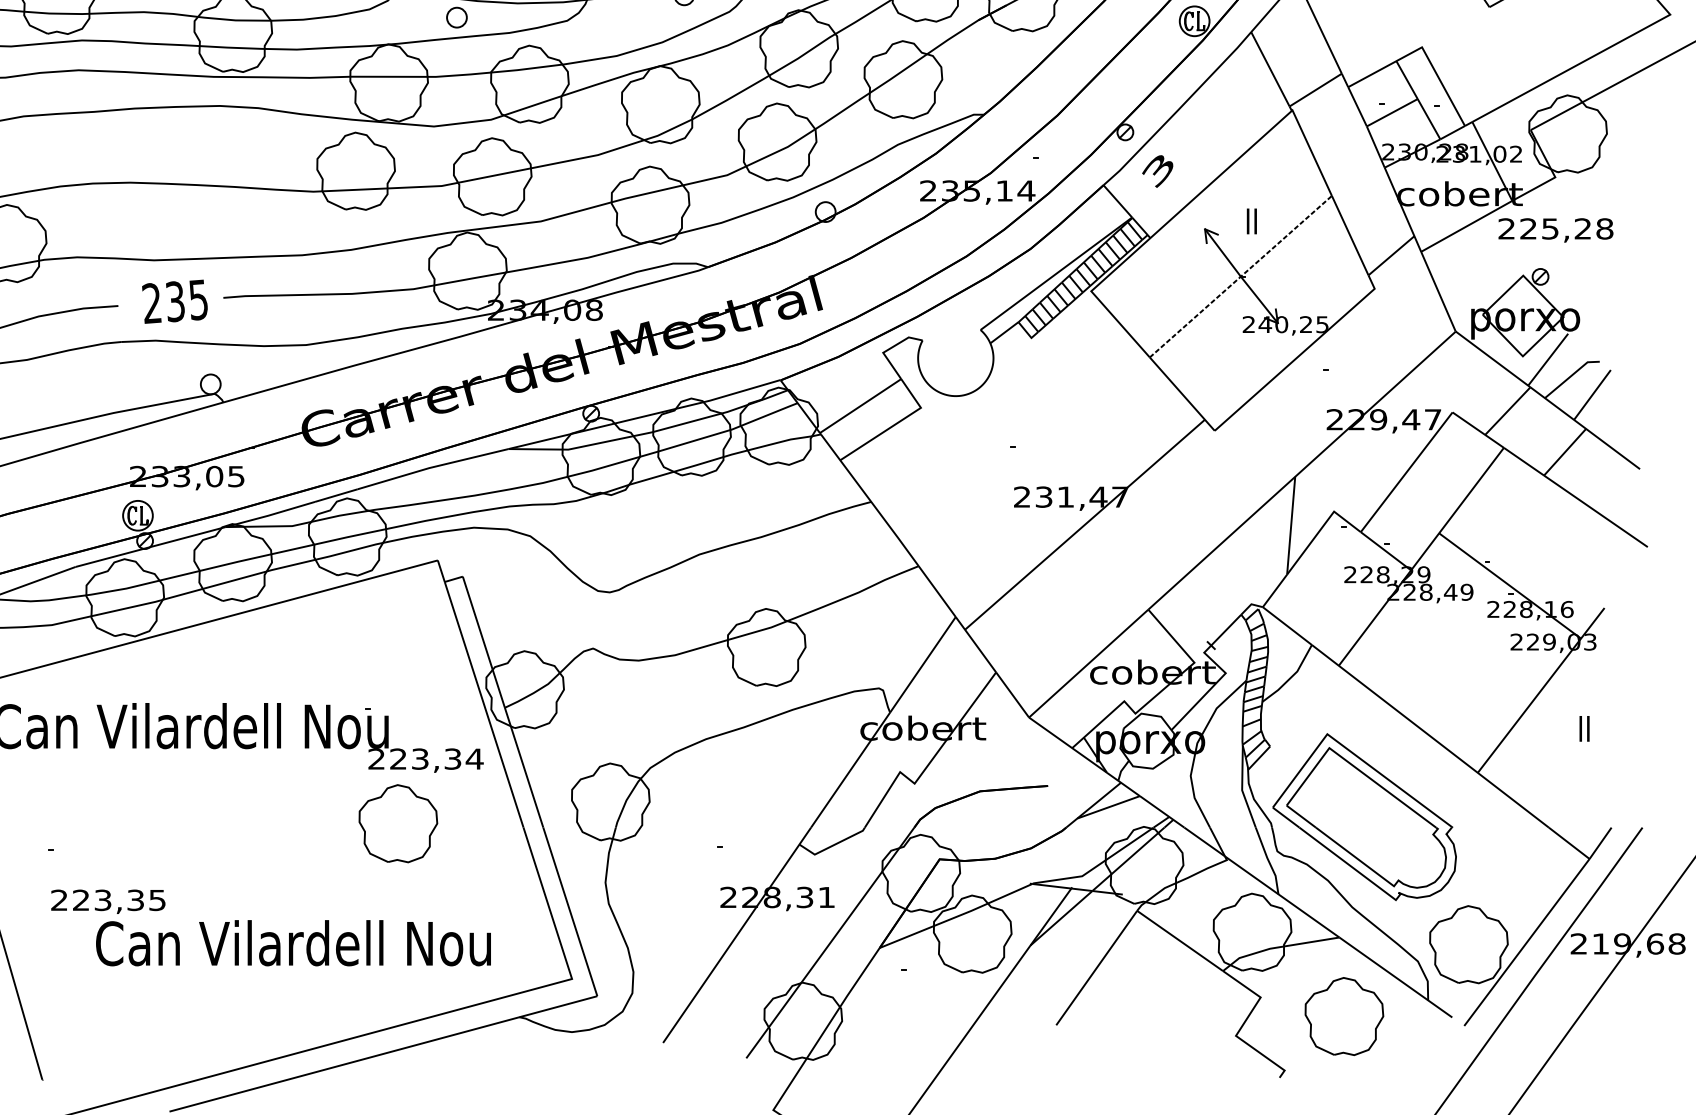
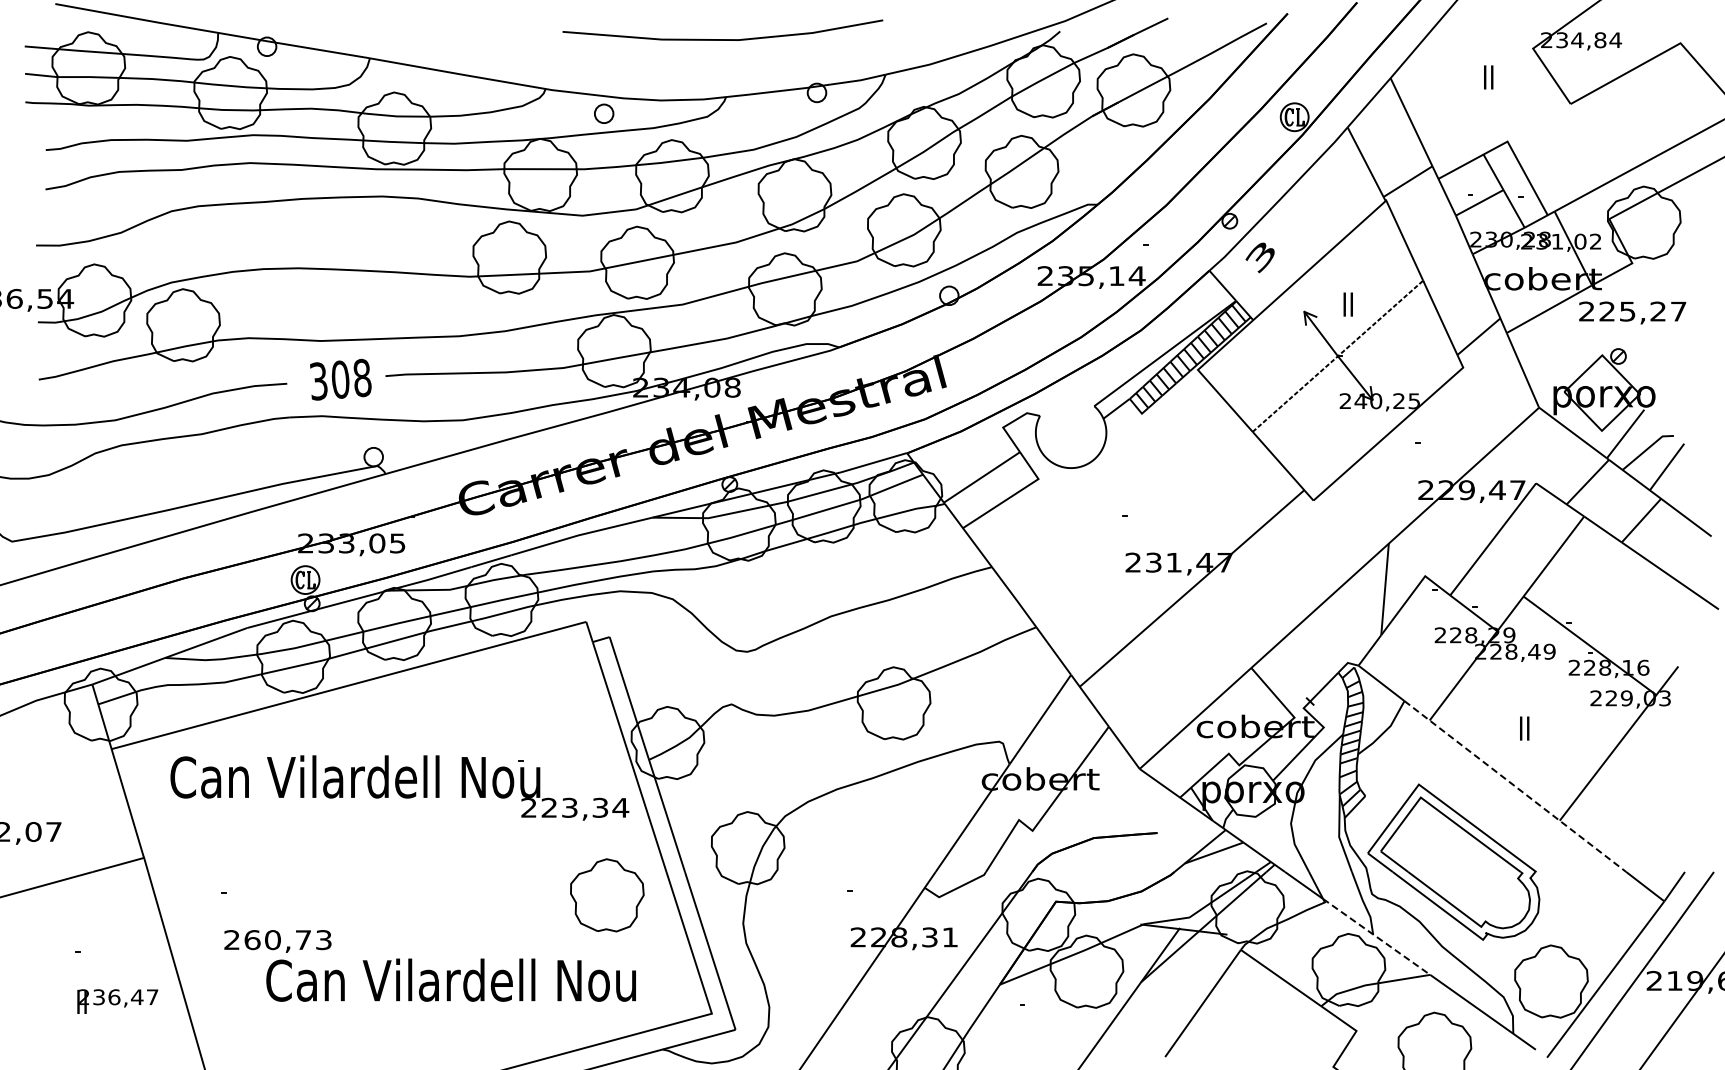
text: (1604, 228) -> (1678, 311), 225,28 -> 225,27
text: (175, 301) -> (340, 379), 235 -> 308
text: (1584, 728) -> (1524, 728), moved
line: (1430, 736) -> (1515, 786), solid -> dashed
part: (398, 823) -> (607, 895), moved
line: (1282, 896) -> (1376, 936), solid -> dashed
text: (118, 900) -> (287, 940), 223,35 -> 260,73

